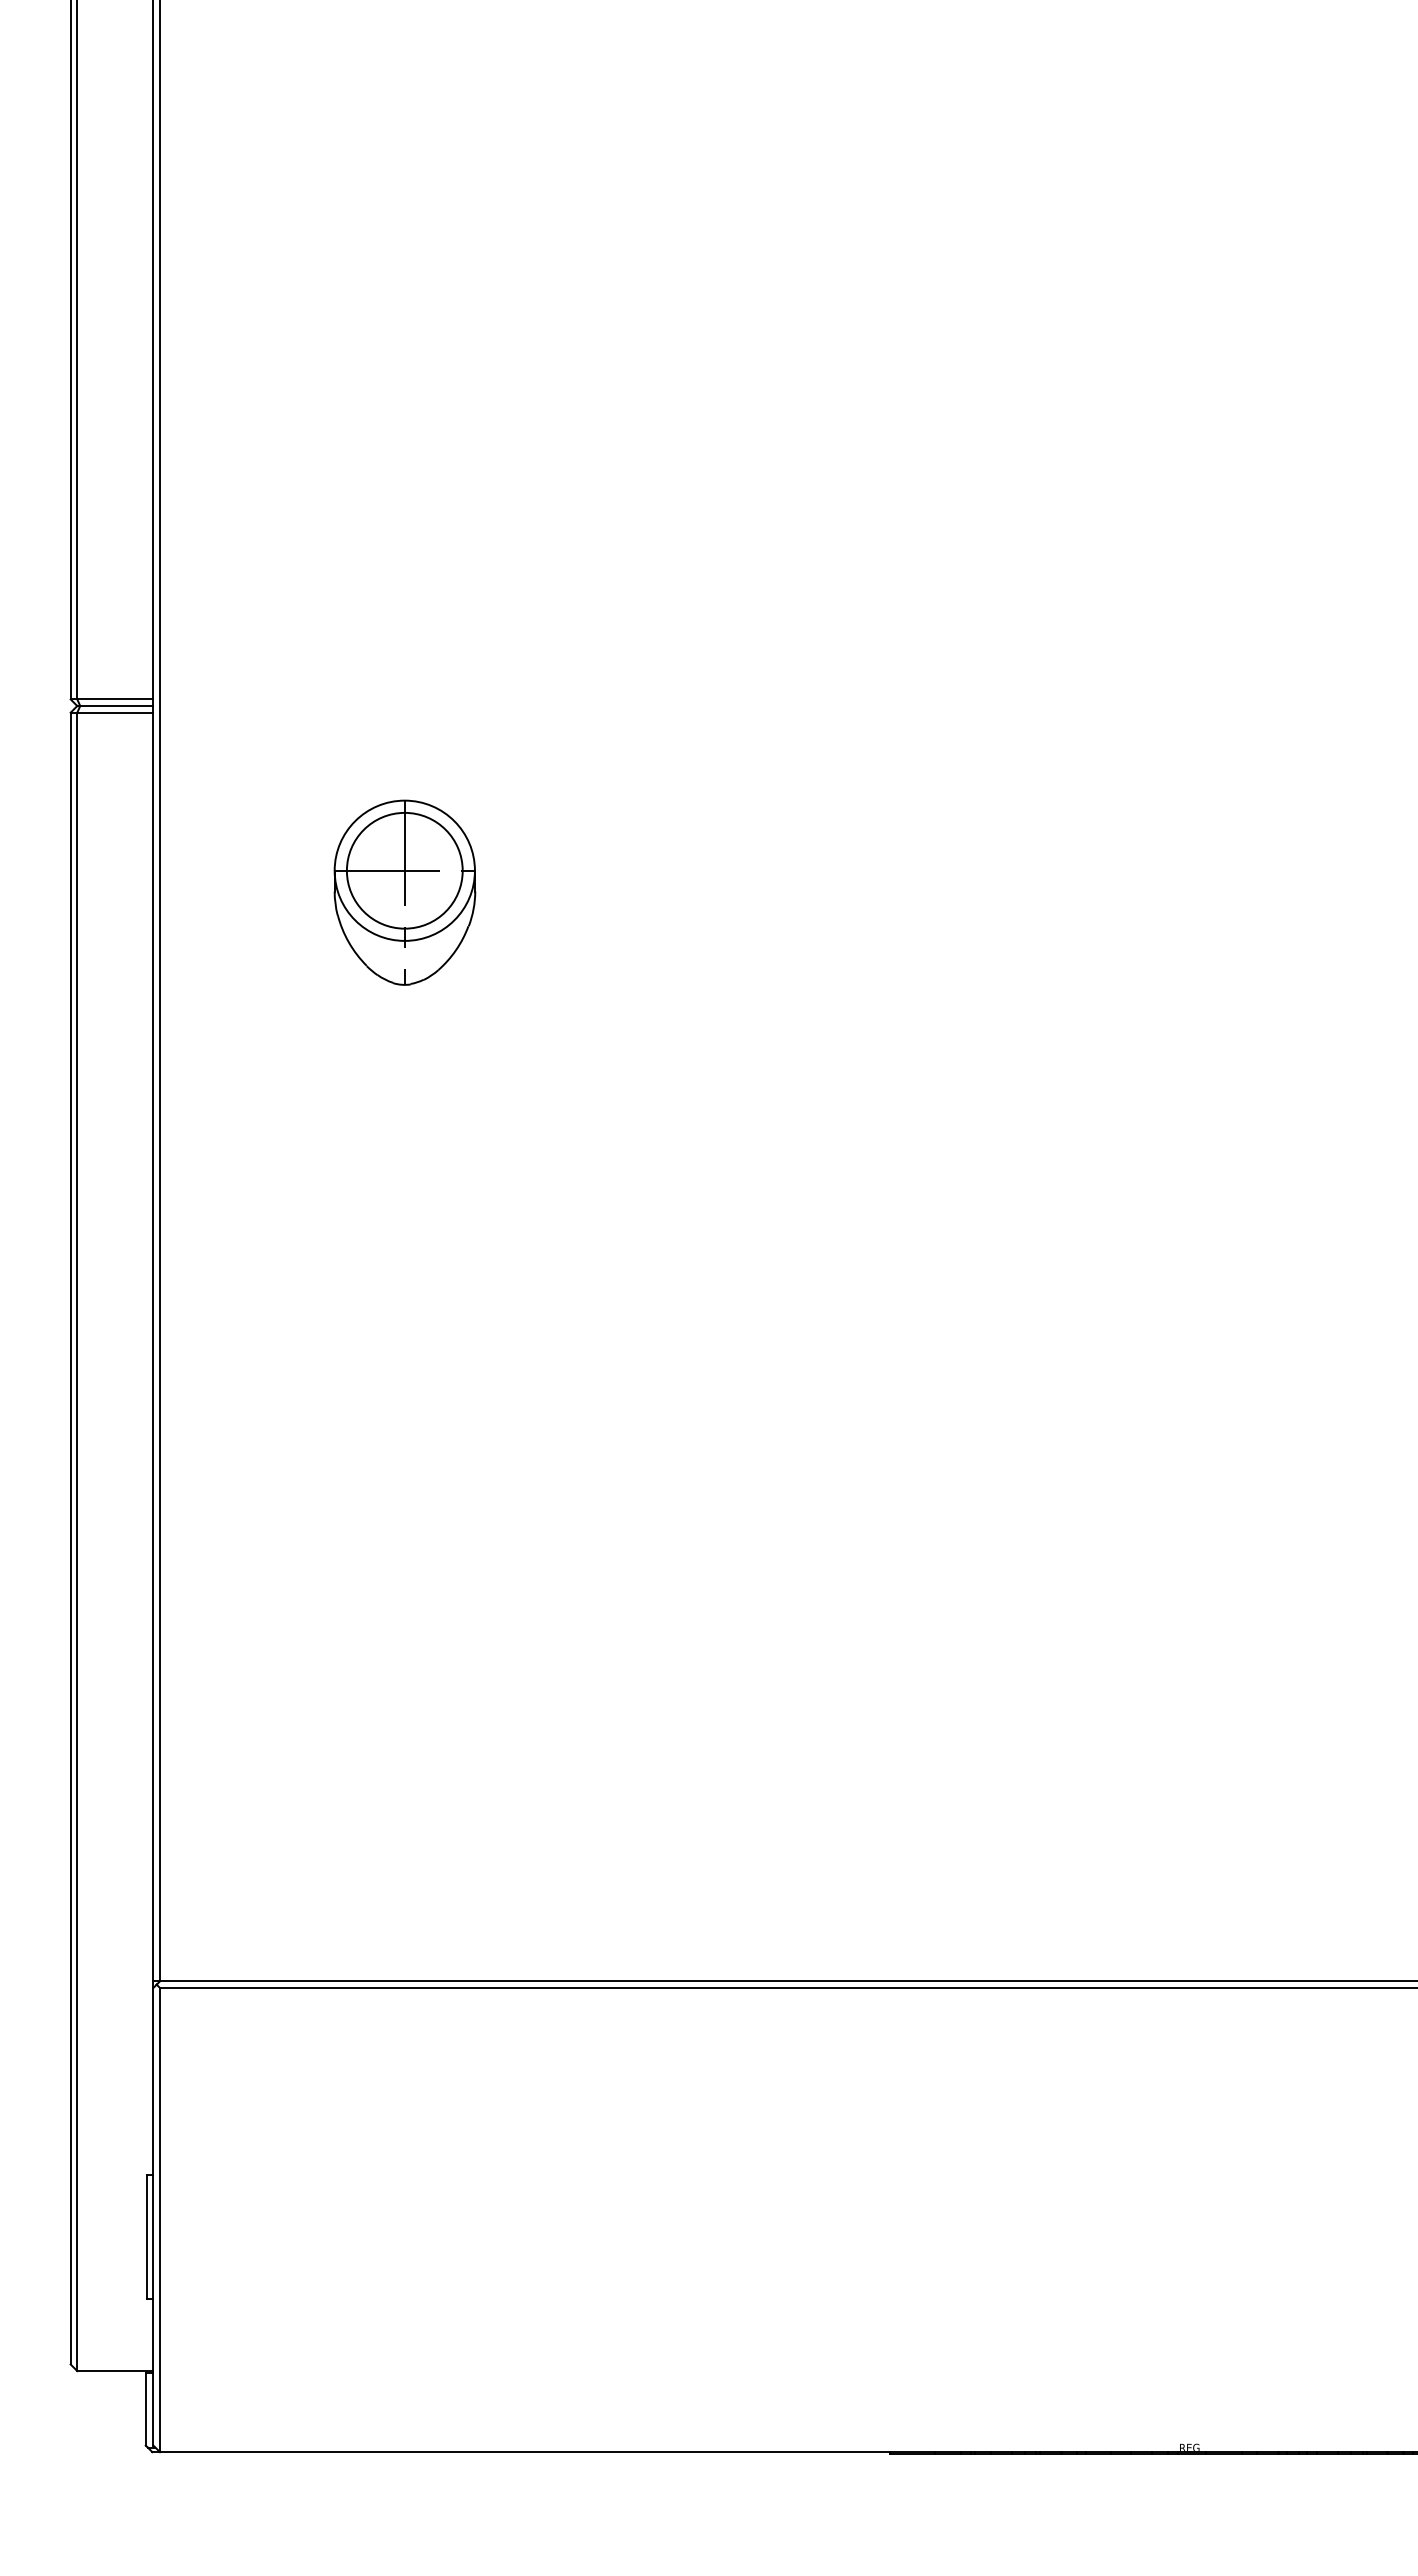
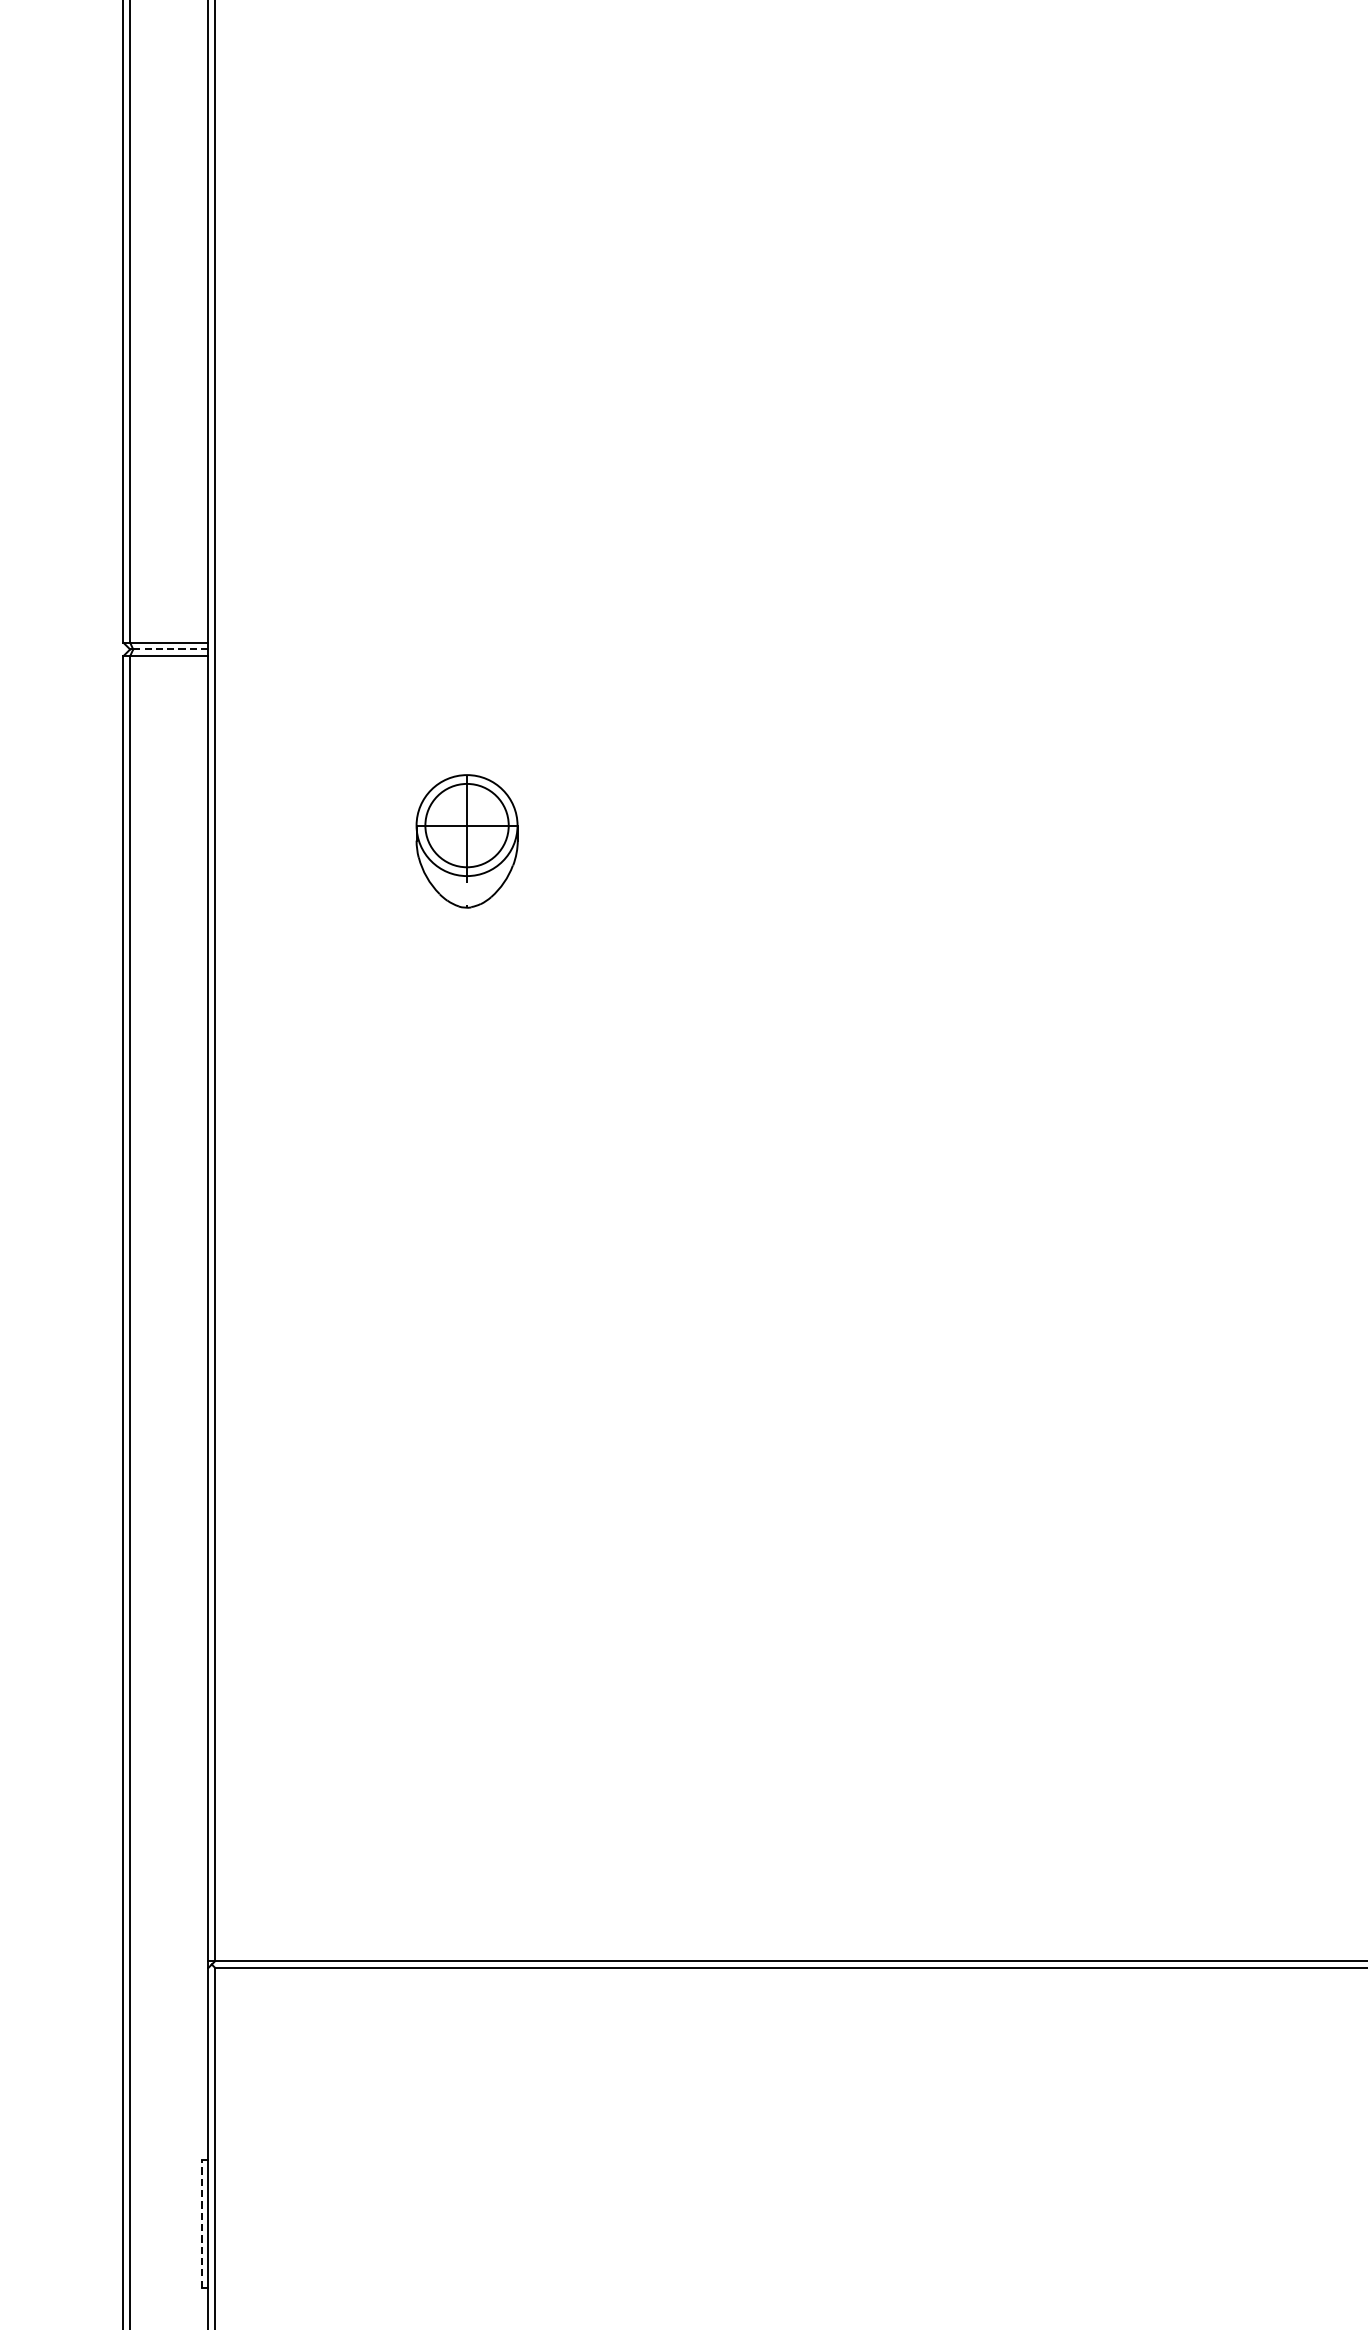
line: (116, 706) -> (170, 649), solid -> dashed
part: (404, 892) -> (466, 841), size x0.7
line: (147, 2236) -> (202, 2223), solid -> dashed

